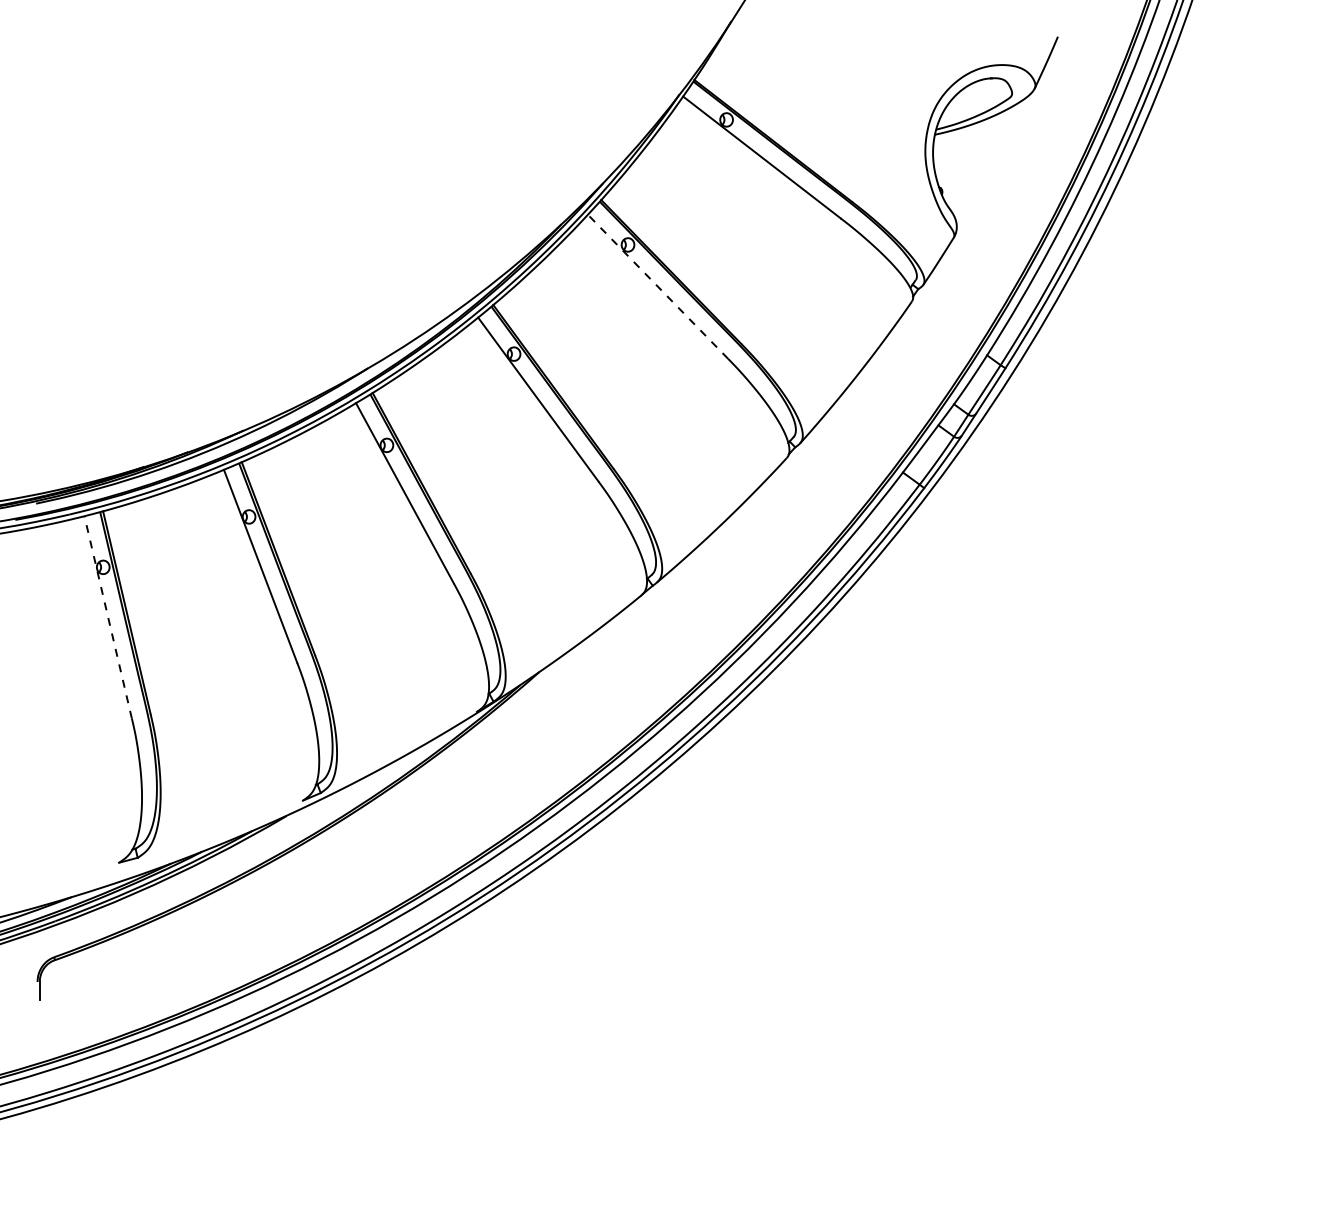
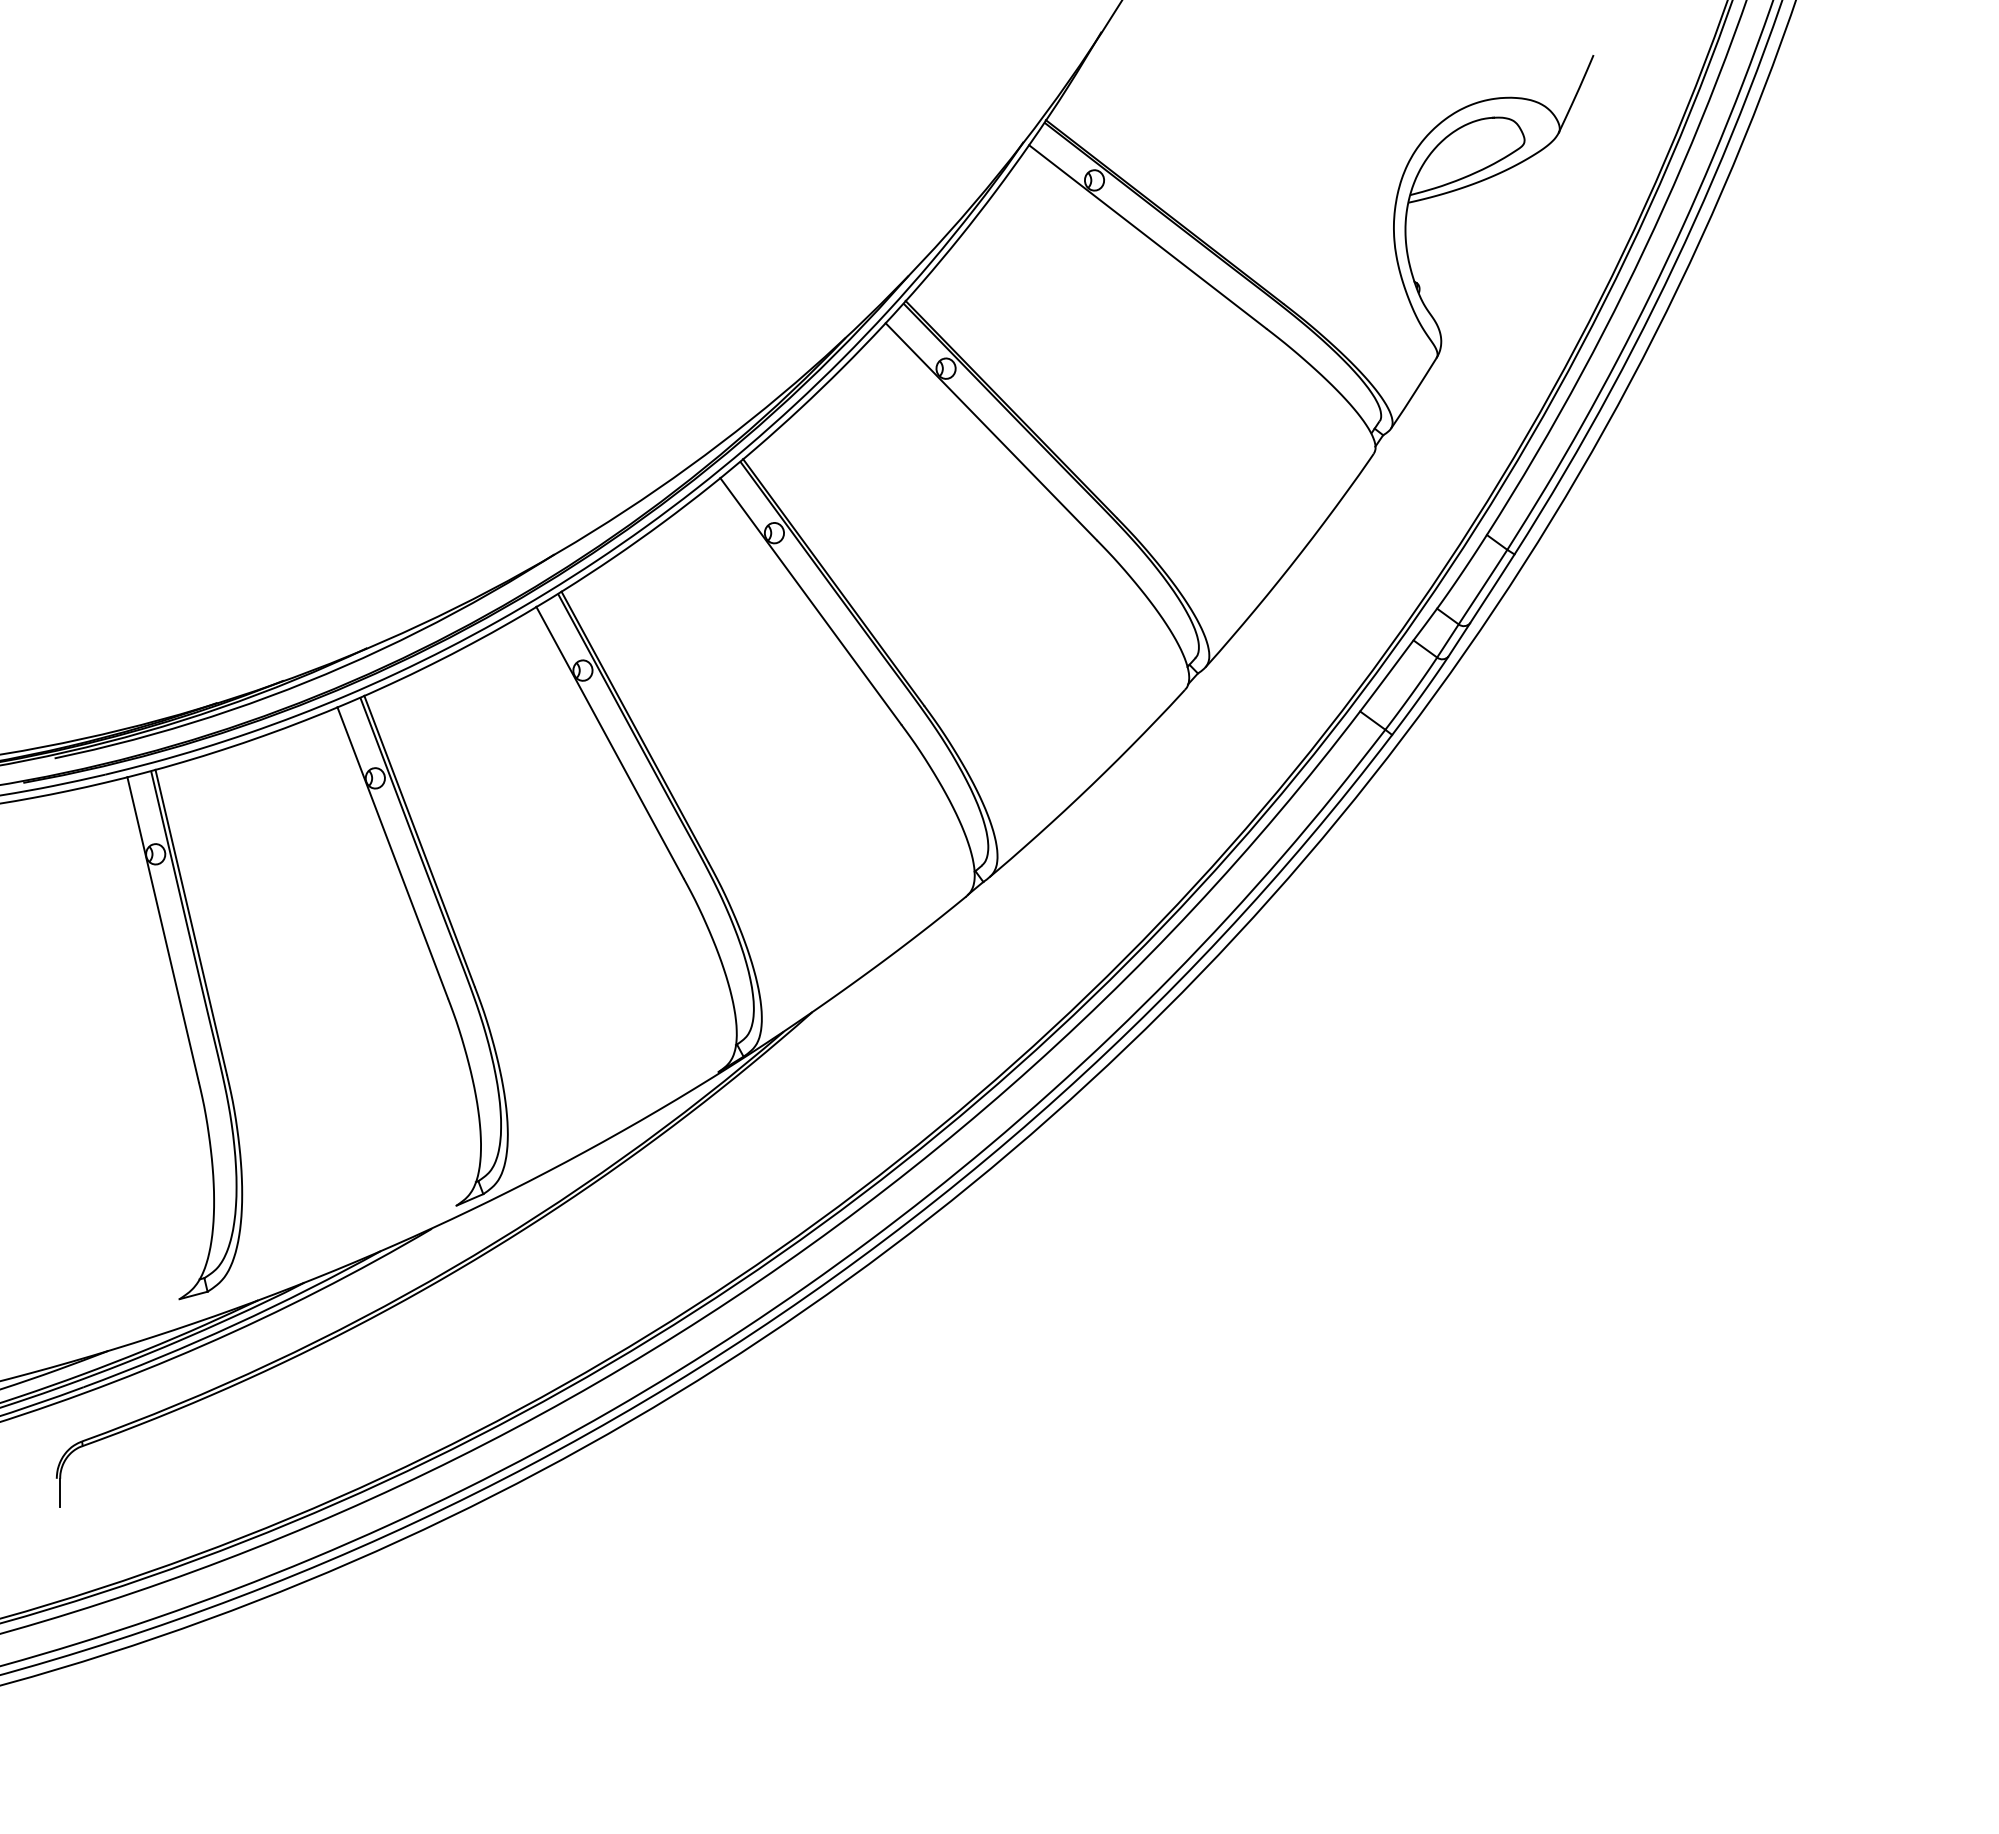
line: (658, 286) -> (991, 431), dashed -> solid
line: (108, 617) -> (163, 929), dashed -> solid

